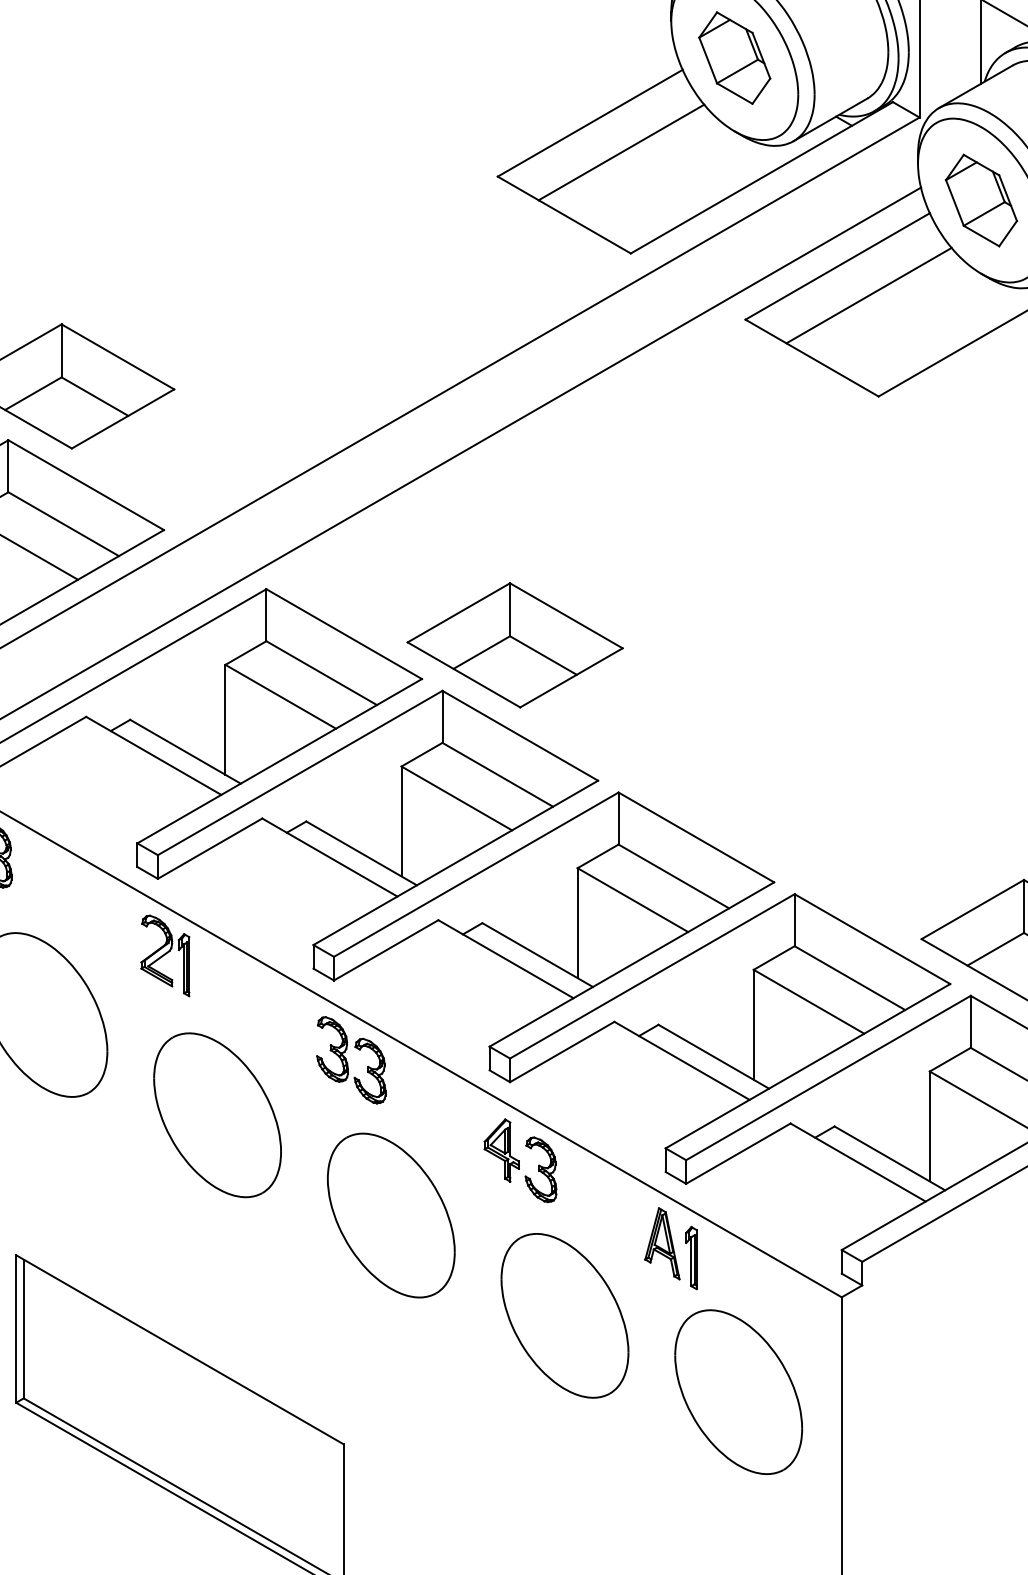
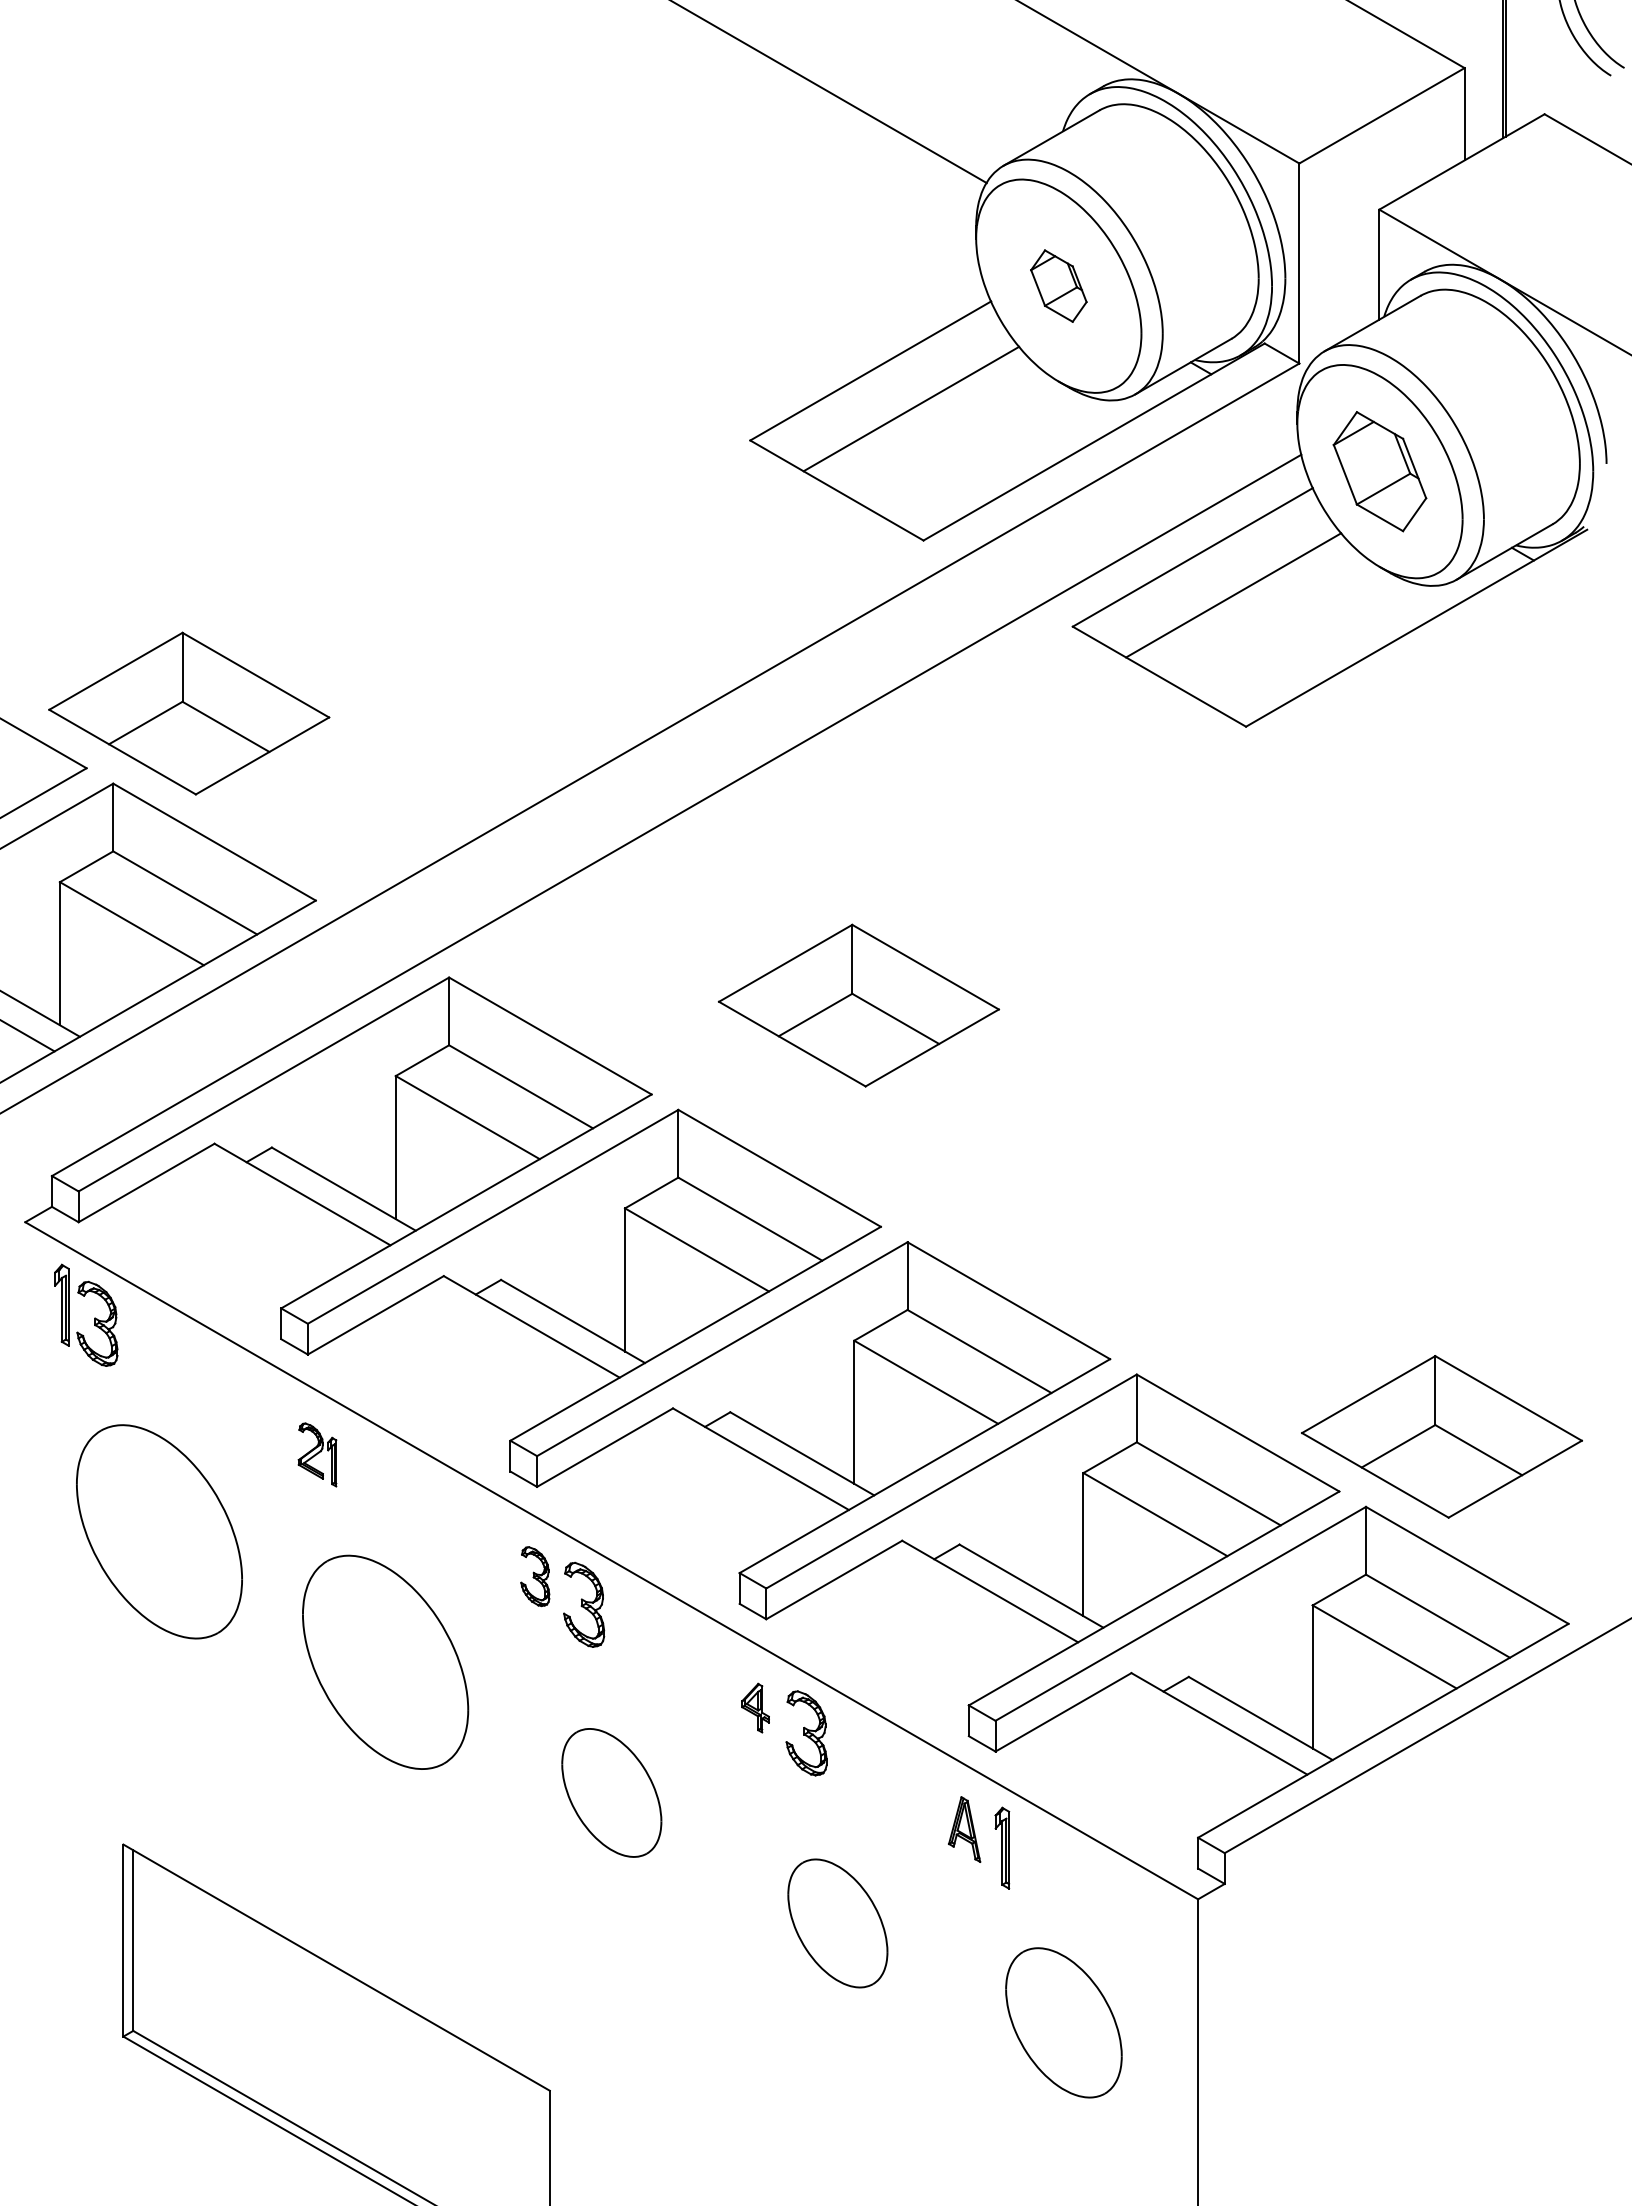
part: (734, 57) -> (1058, 285), size x0.6
part: (514, 645) -> (858, 1005), moved
part: (165, 955) -> (317, 1454), size x0.6
part: (332, 1049) -> (535, 1576), size x0.7
part: (501, 1149) -> (755, 1707), size x0.6
part: (391, 1215) -> (611, 1792), size x0.6
part: (662, 1243) -> (964, 1829), size x0.7
part: (564, 1315) -> (837, 1923), size x0.6
part: (738, 1391) -> (1063, 2022), size x0.7

